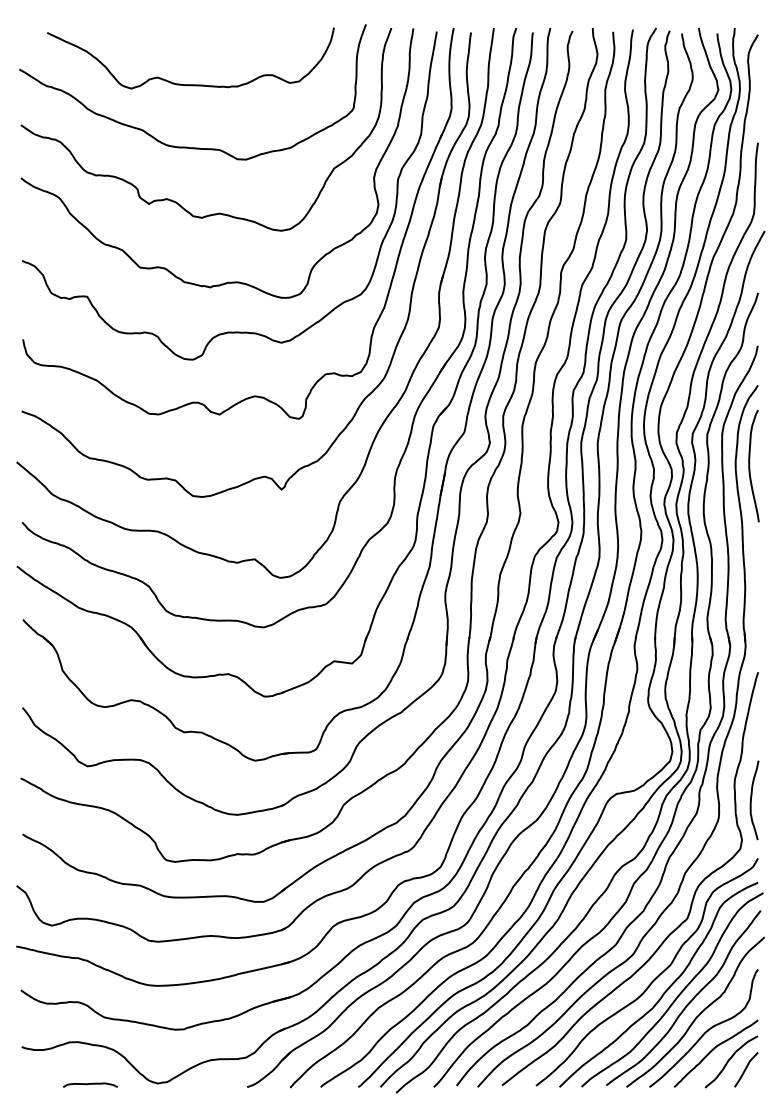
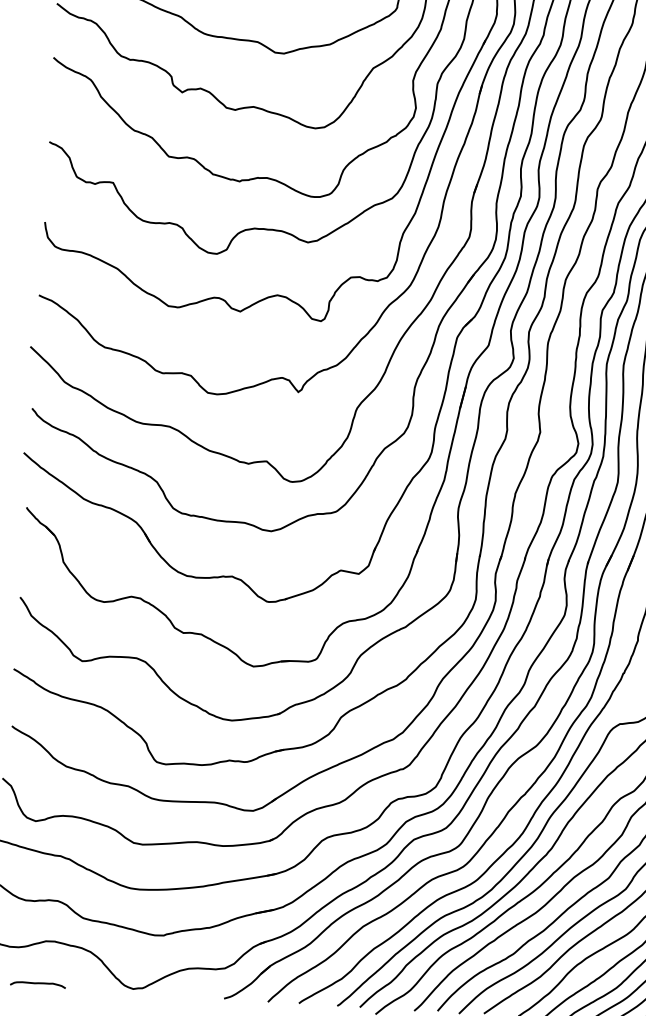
curve: (90, 1084) -> (38, 983), moved

